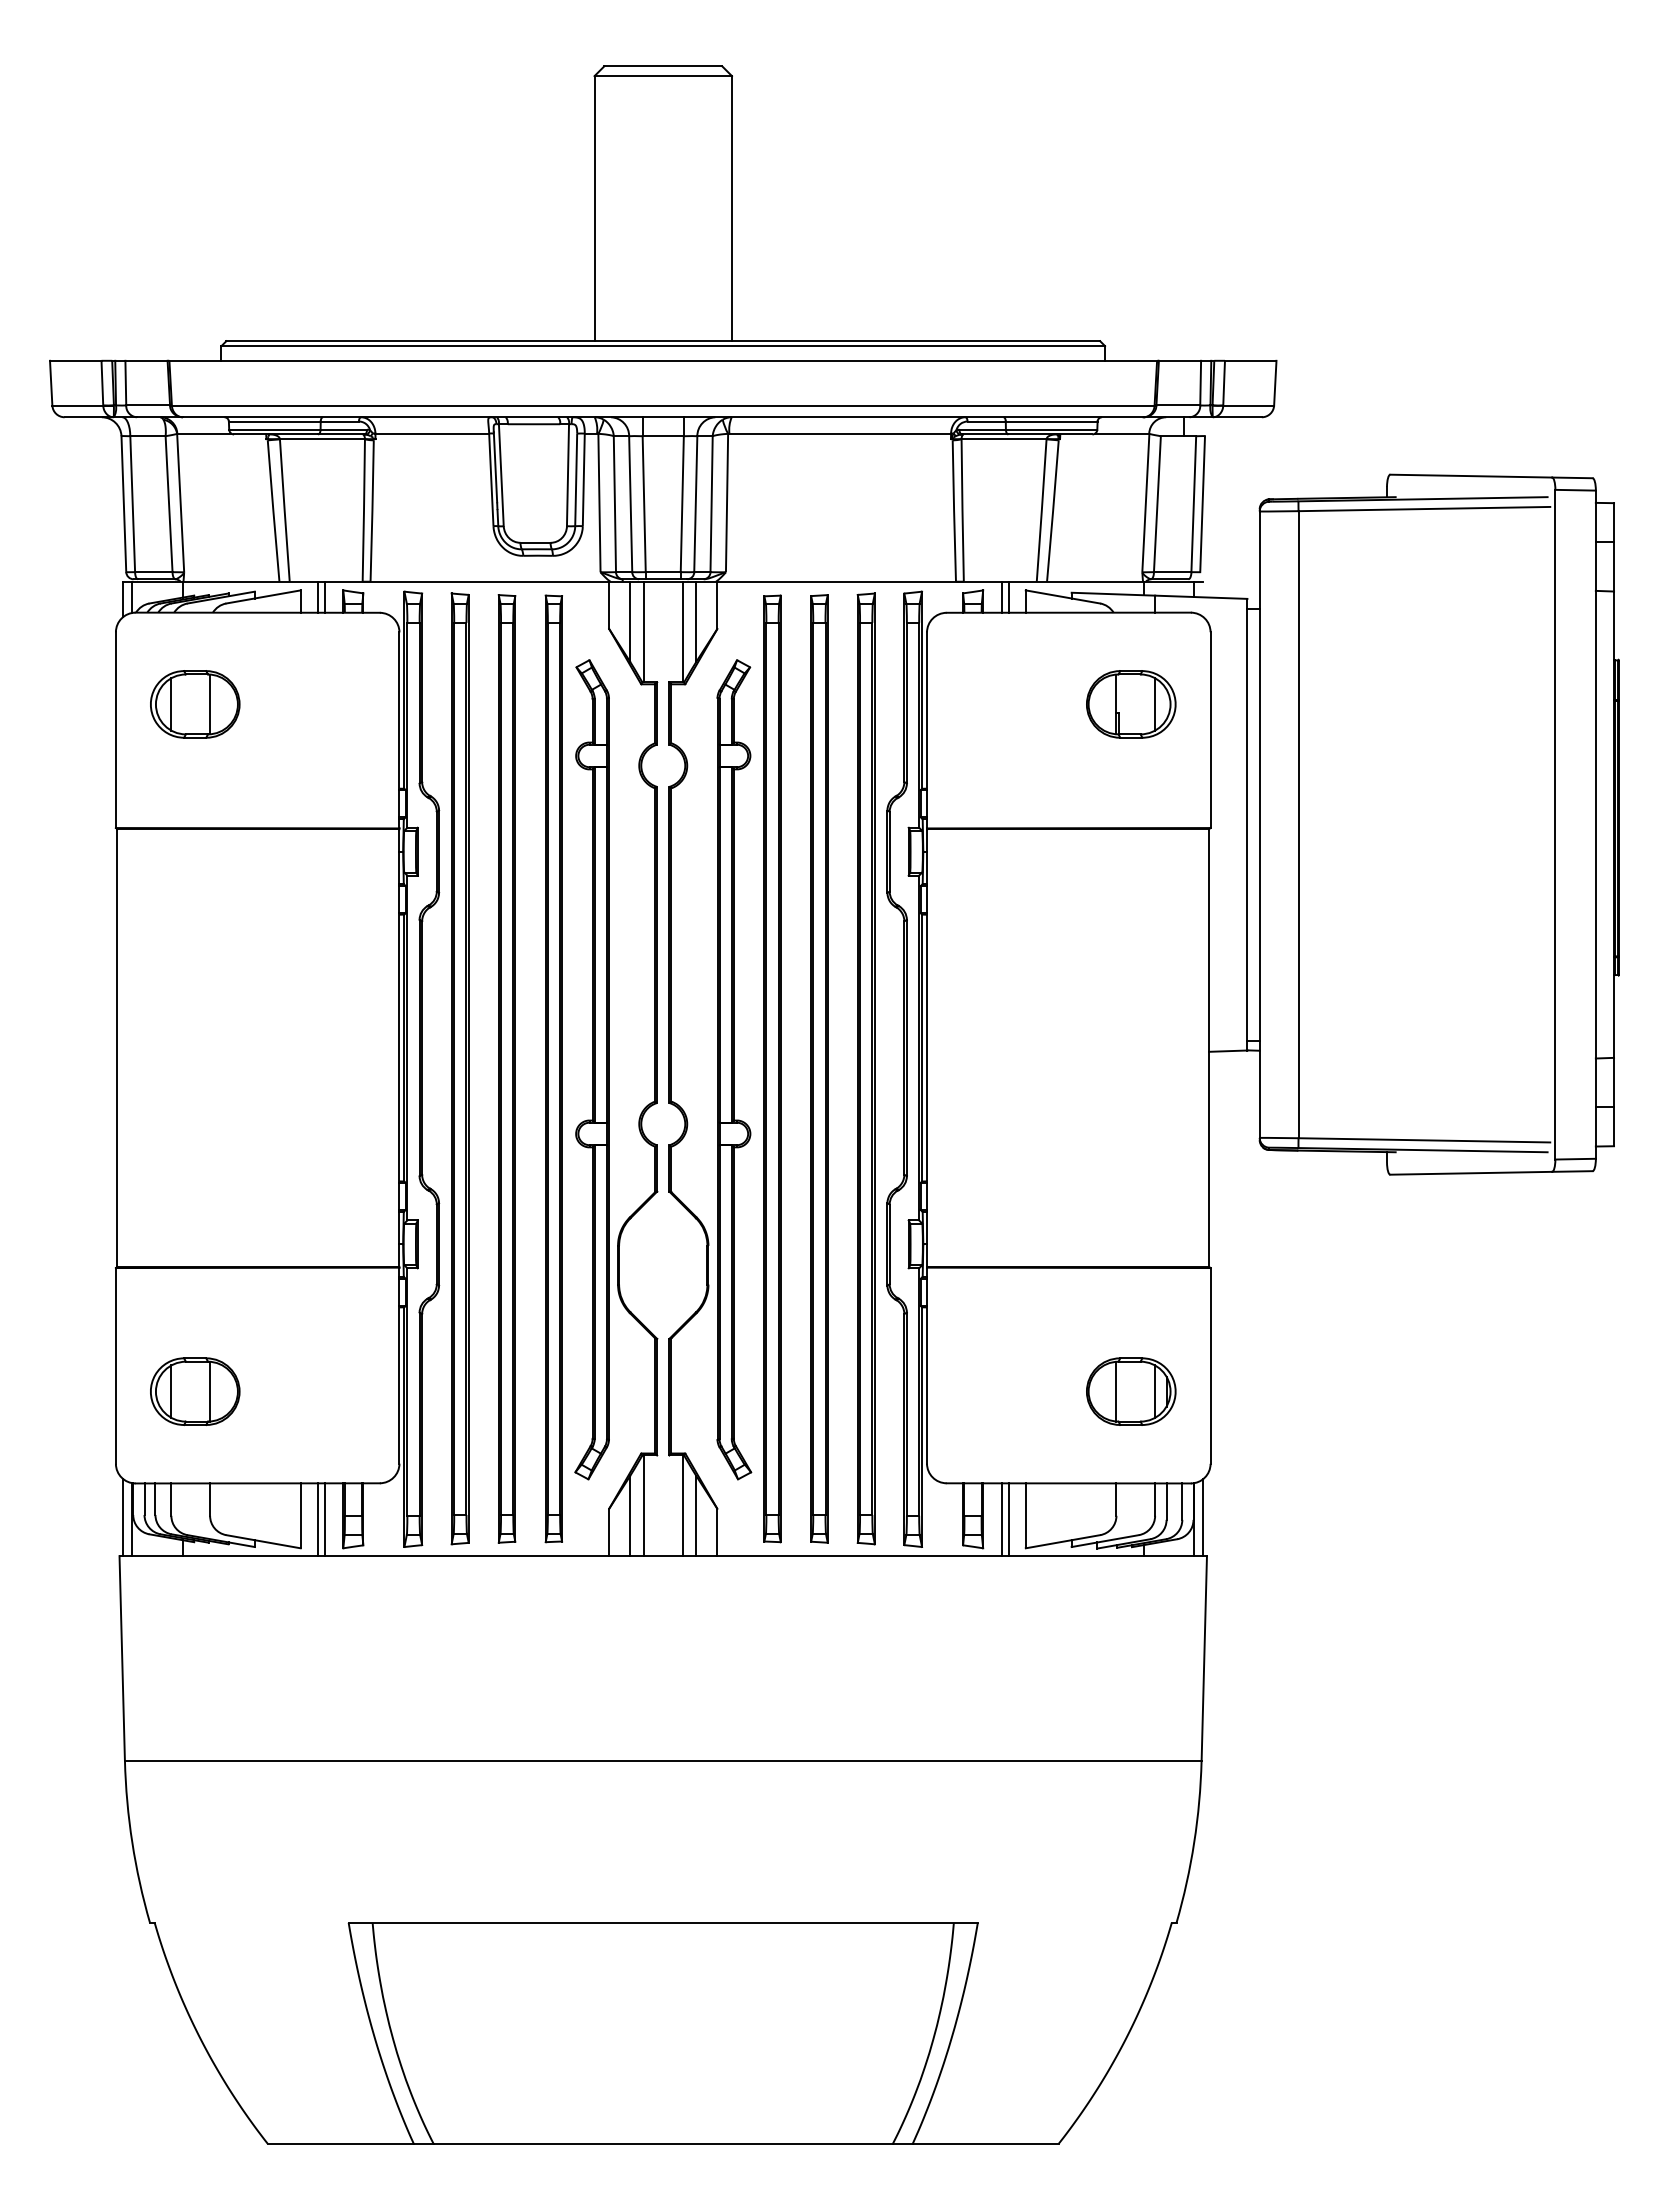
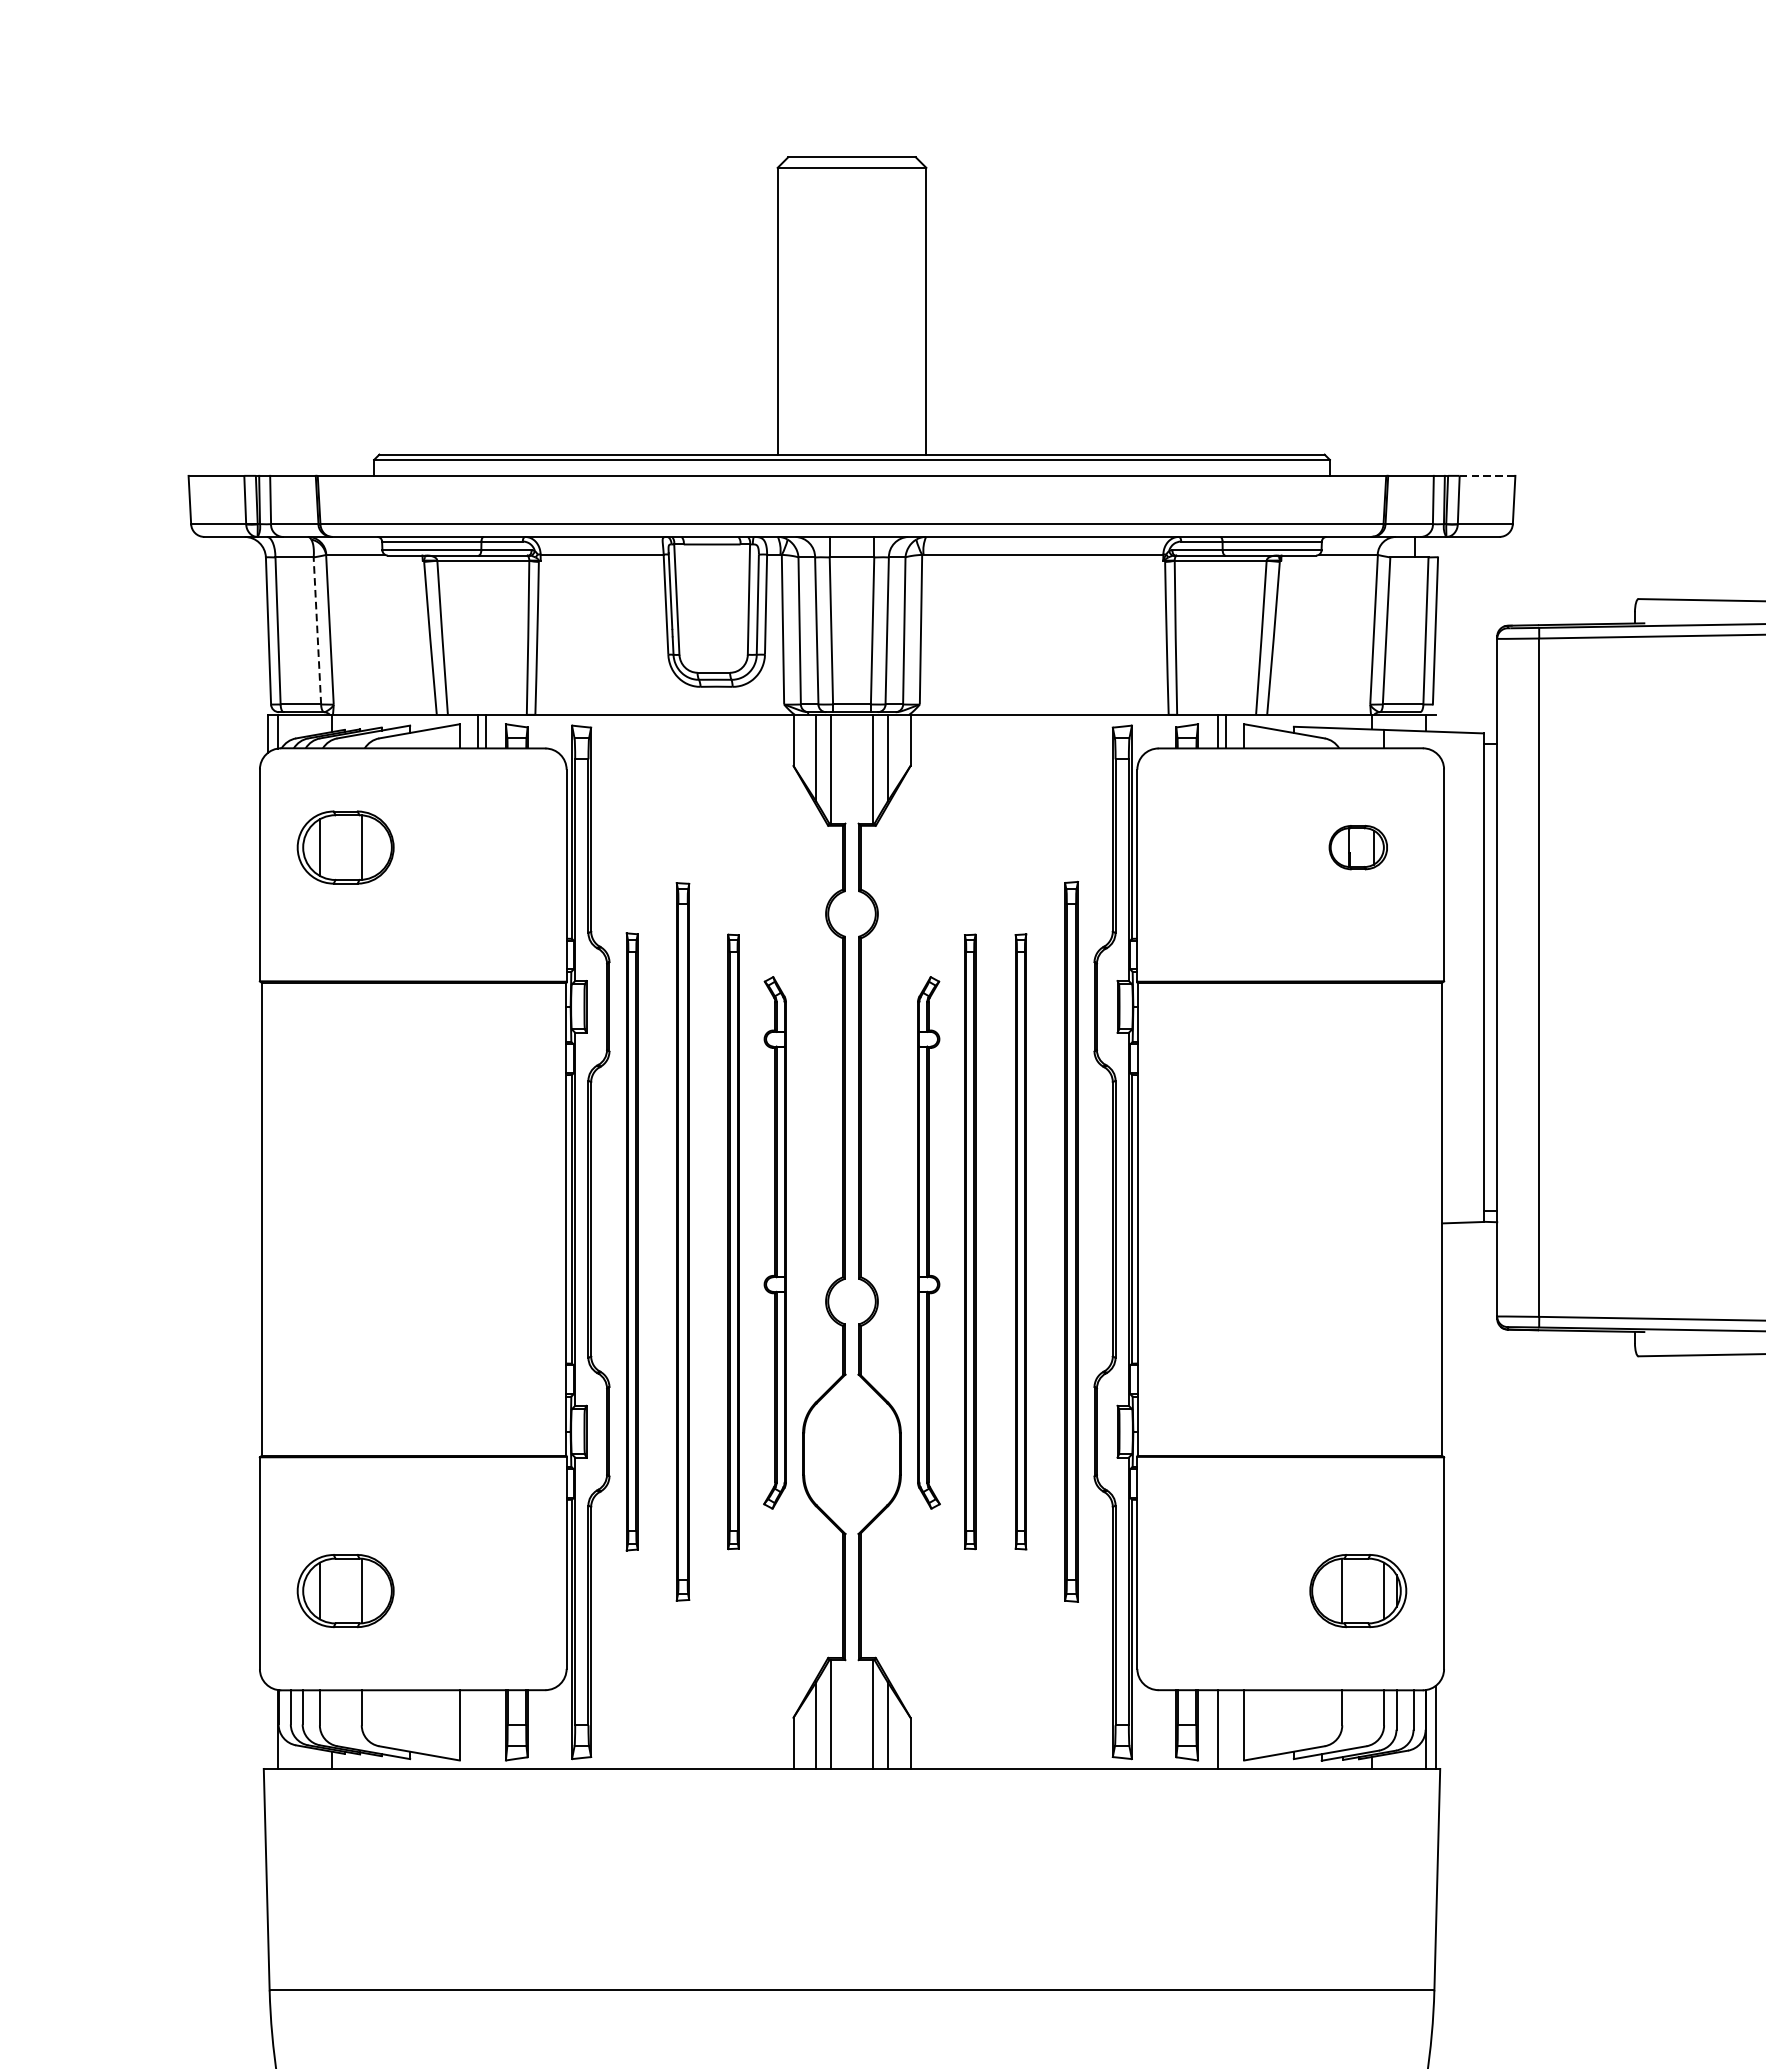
line: (1250, 360) -> (1487, 475), solid -> dashed
line: (169, 504) -> (317, 631), solid -> dashed
part: (1131, 704) -> (1358, 847), size x0.6
part: (459, 1068) -> (631, 1241), size x0.6
part: (506, 1068) -> (682, 1241), size x0.7
part: (553, 1068) -> (733, 1241), size x0.6
part: (772, 1068) -> (970, 1241), size x0.6
part: (819, 1068) -> (1021, 1241), size x0.6
part: (865, 1068) -> (1070, 1241), size x0.7
part: (591, 1069) -> (774, 1242), size x0.6
part: (734, 1069) -> (929, 1242), size x0.6
line: (123, 1517) -> (268, 1727), removed
line: (317, 1519) -> (477, 1729), removed
line: (324, 1519) -> (485, 1729), removed
line: (1008, 1519) -> (1225, 1729), removed

